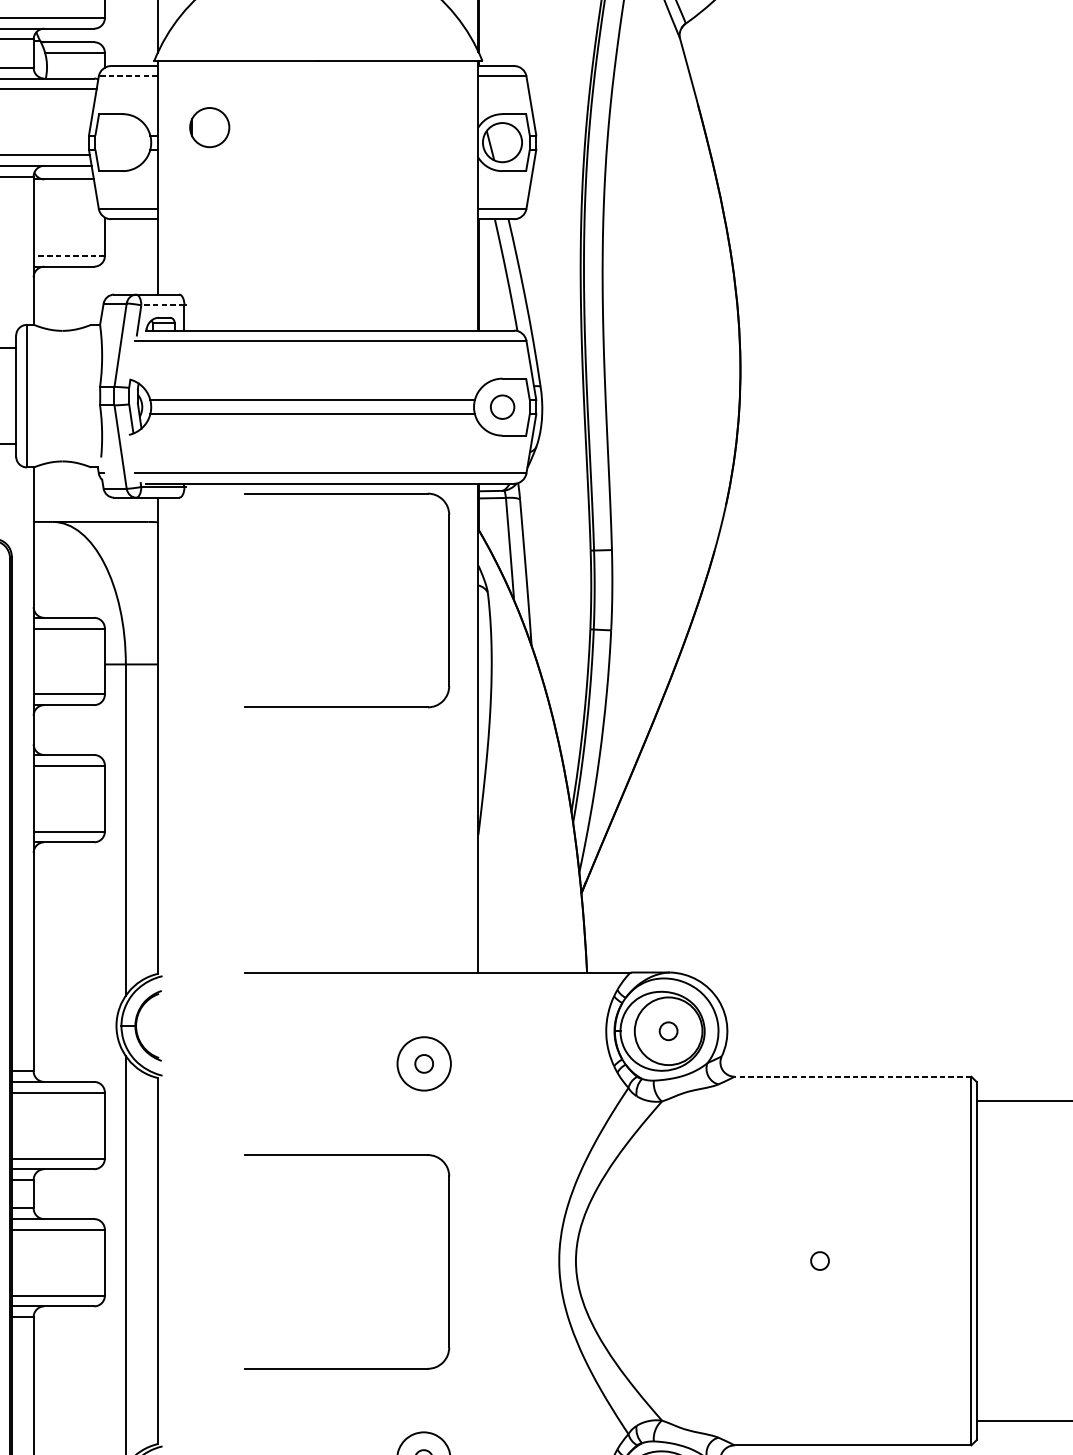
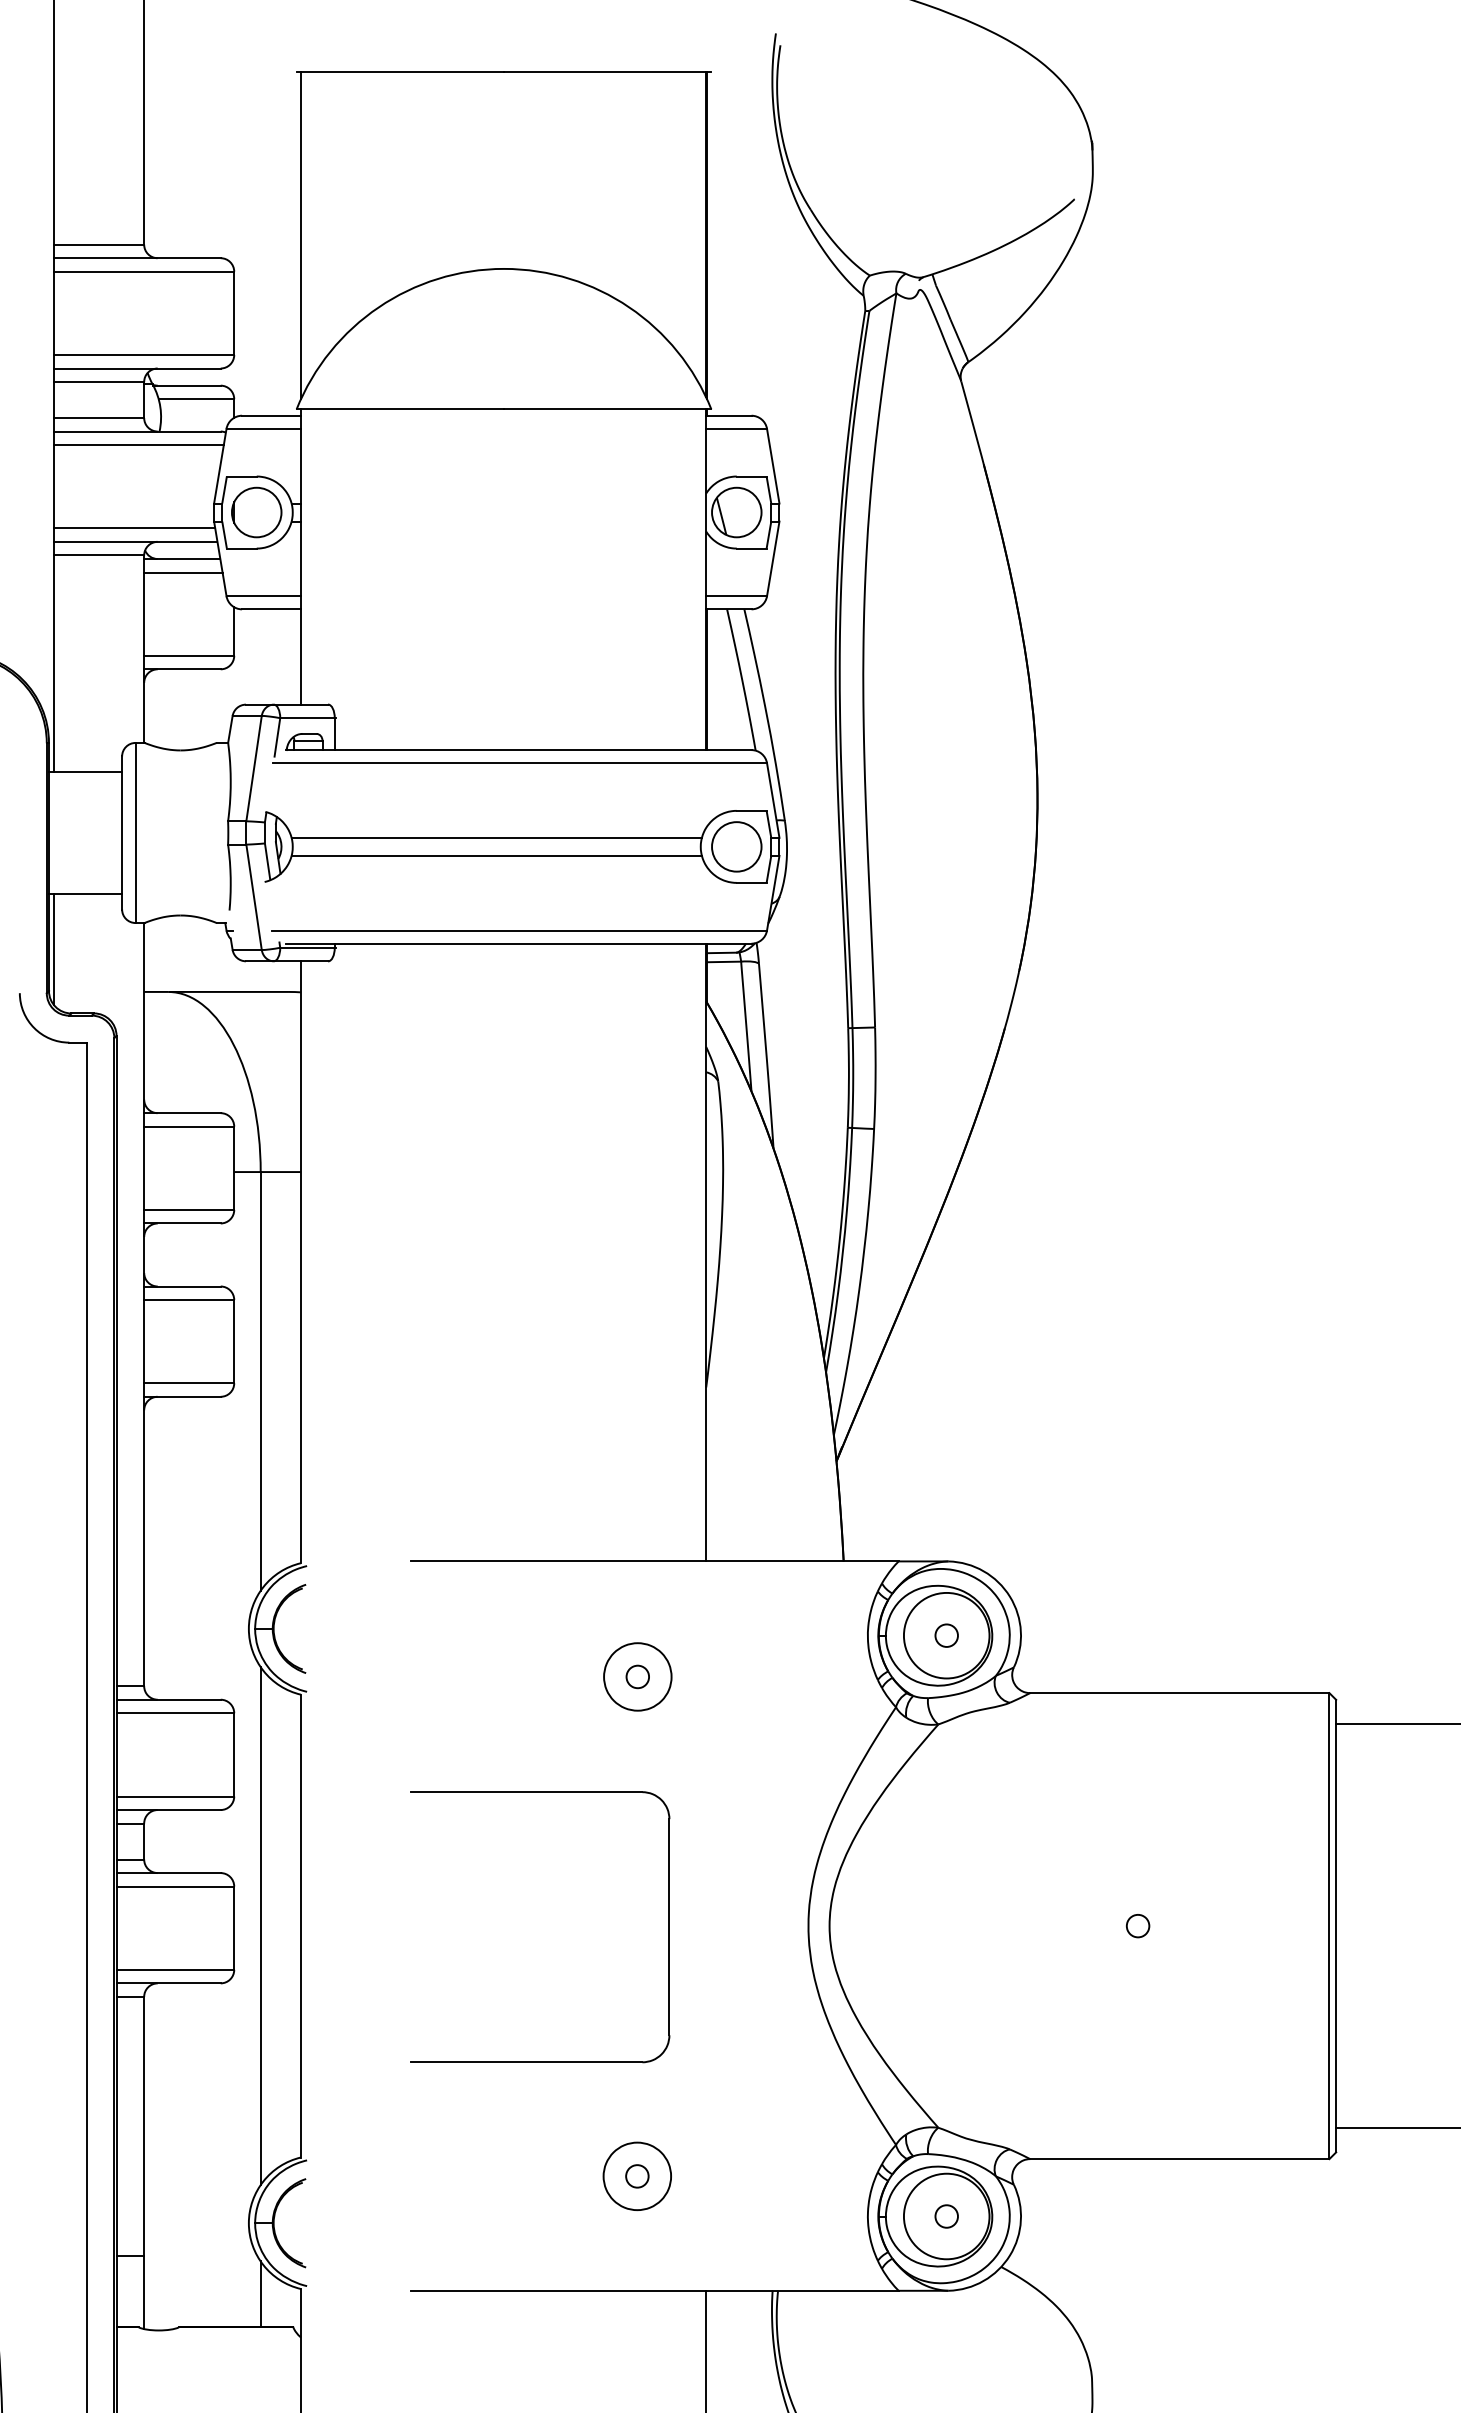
line: (128, 76) -> (263, 428), dashed -> solid
part: (209, 127) -> (256, 512), moved
line: (64, 190) -> (183, 572), added
line: (68, 255) -> (188, 655), dashed -> solid
line: (162, 305) -> (307, 718), dashed -> solid
circle: (502, 406) -> (736, 846), size x1.67
part: (448, 600) -> (668, 1091), removed
line: (852, 1077) -> (1179, 1693), dashed -> solid

